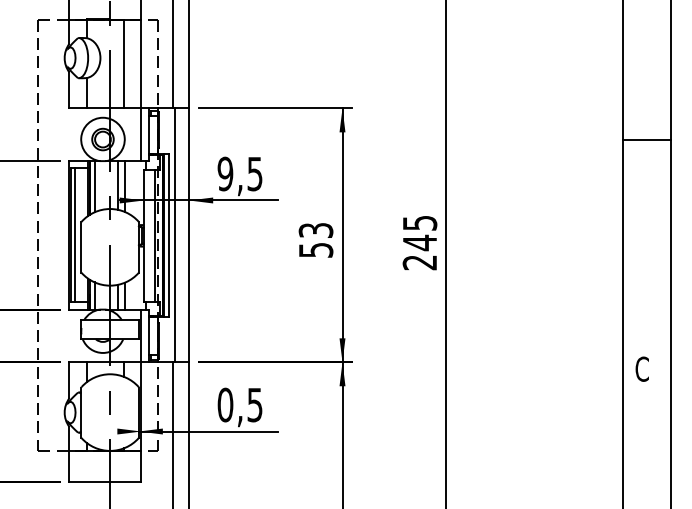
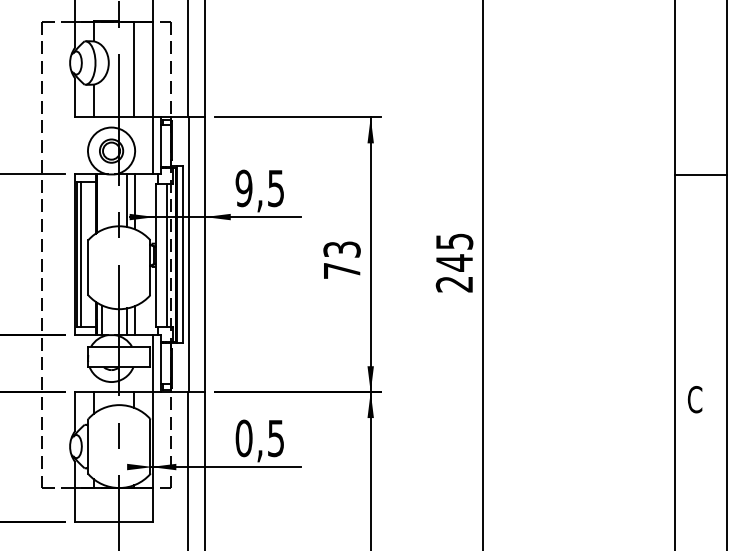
line: (647, 139) -> (700, 175), moved
line: (94, 186) -> (102, 201), removed
text: (316, 249) -> (342, 270), 53 -> 73

